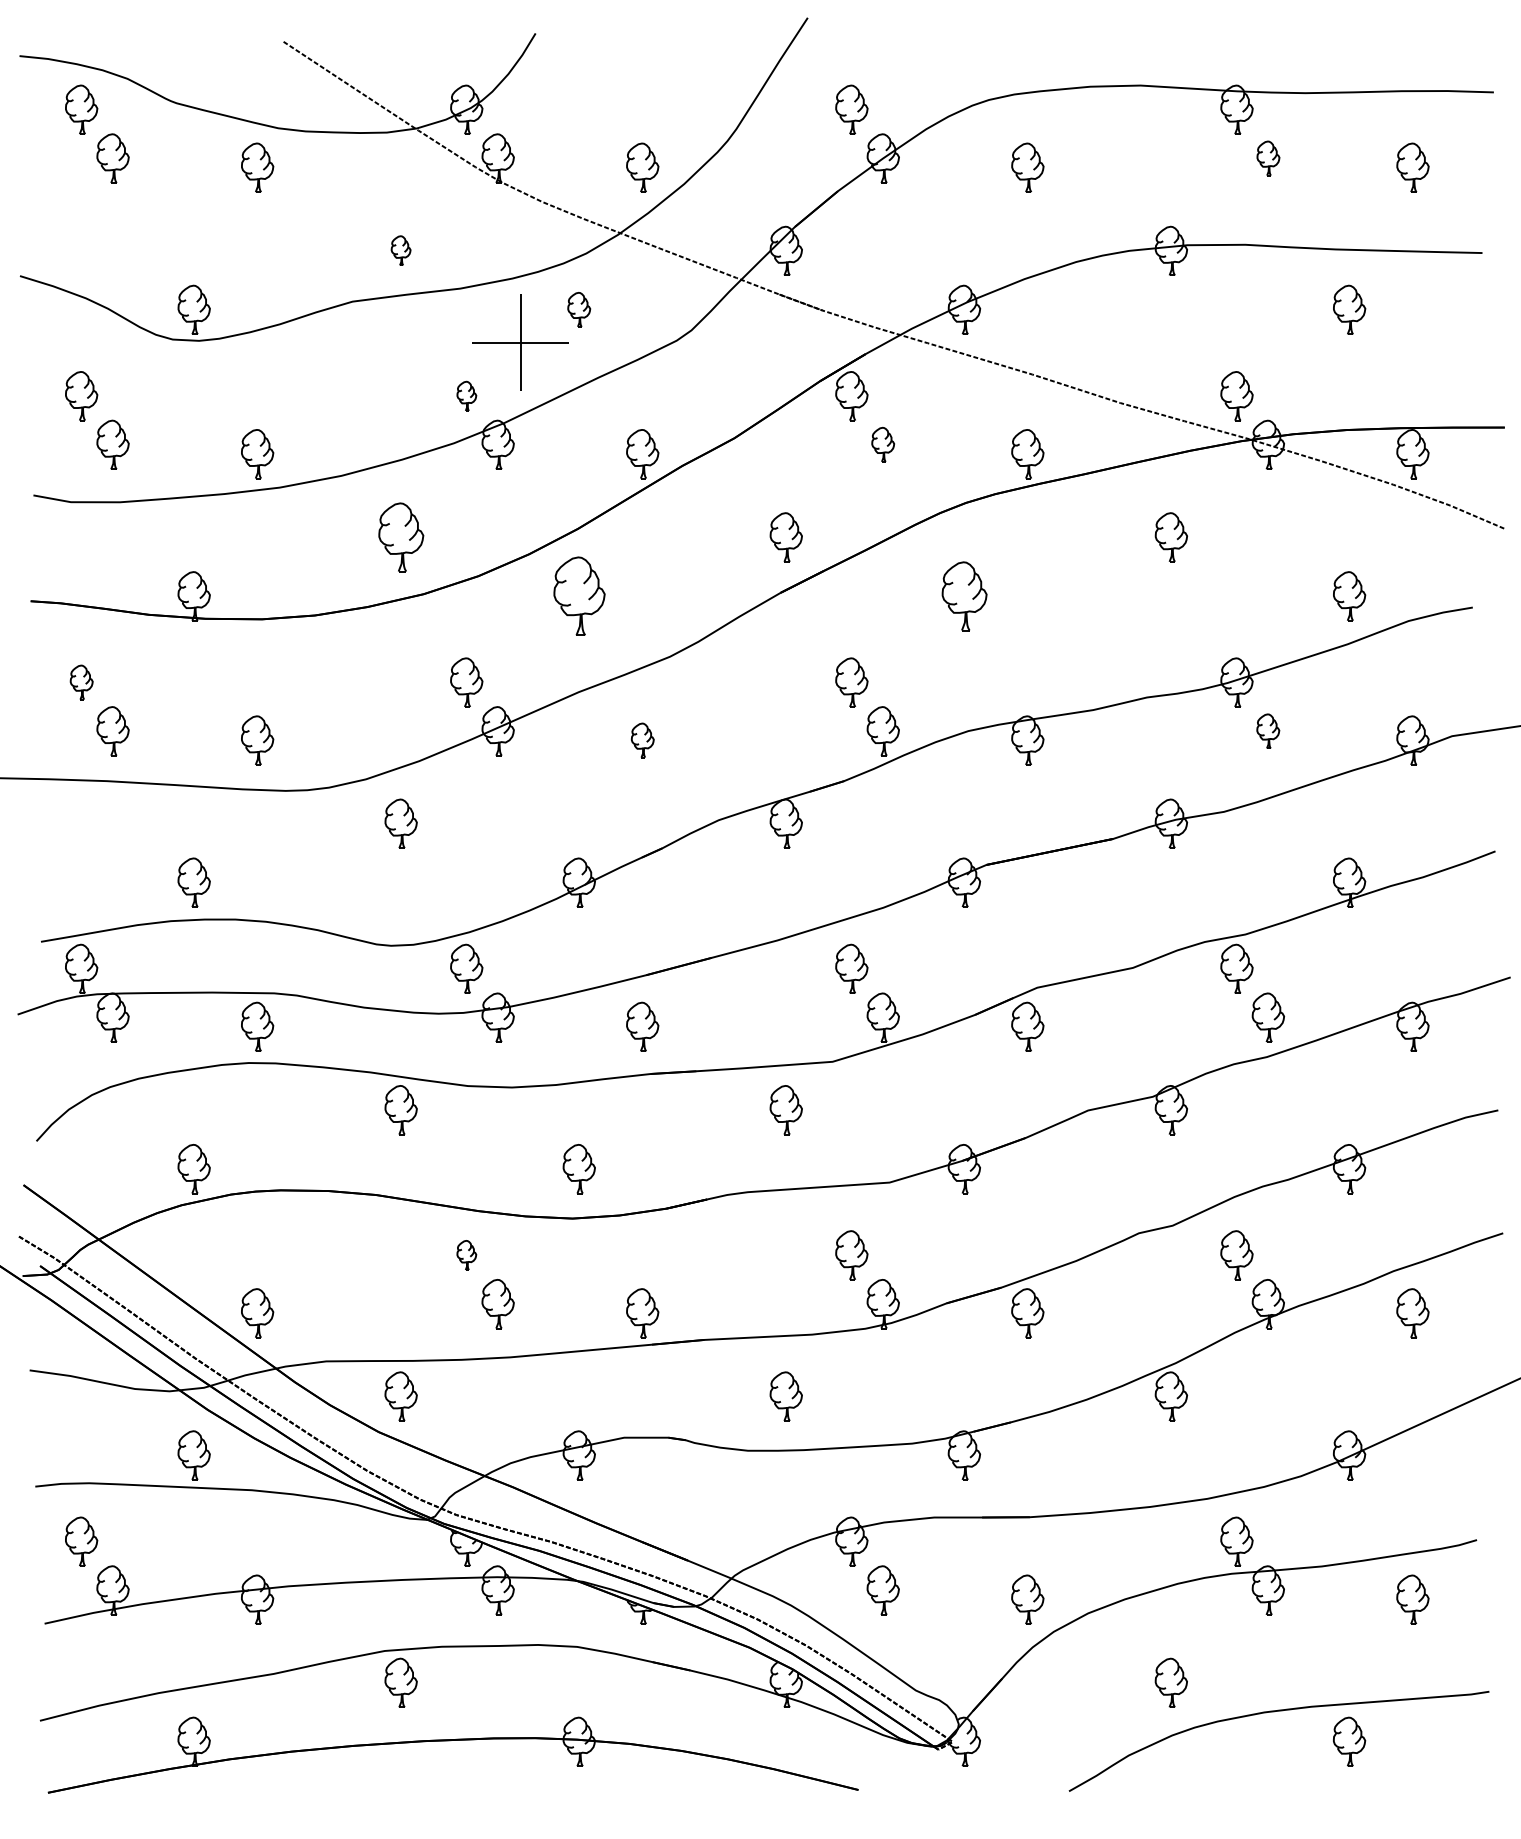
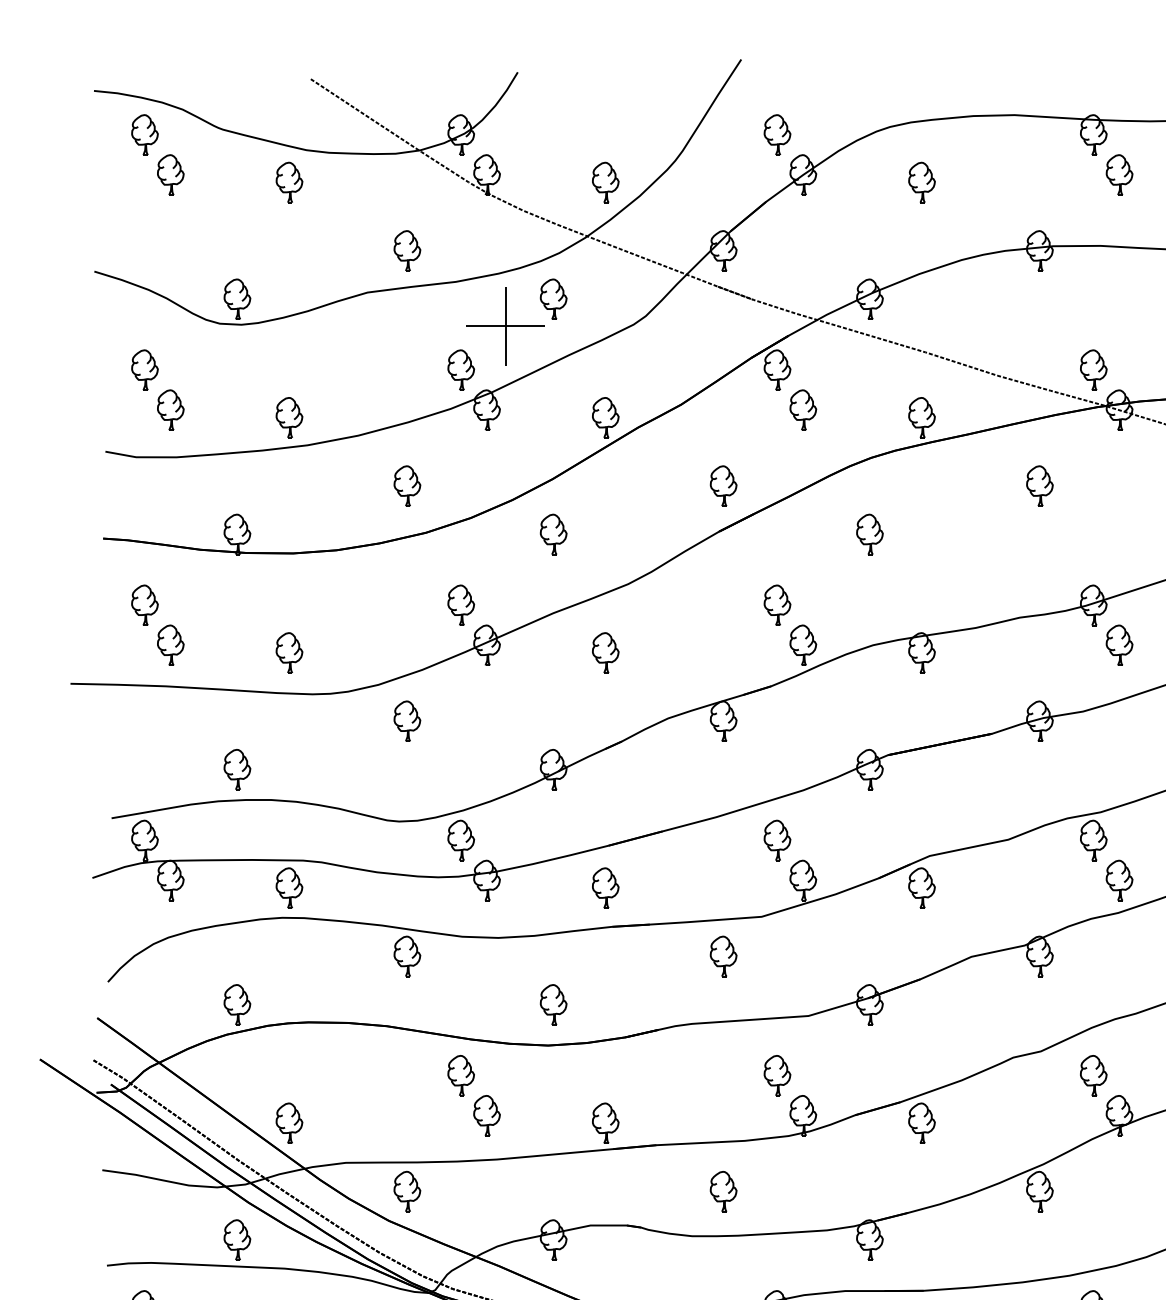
part: (1268, 158) -> (1119, 175), size x1.43
part: (400, 250) -> (406, 250), size x1.67
part: (578, 309) -> (553, 299), size x1.43
part: (466, 396) -> (461, 370), size x1.67
part: (882, 444) -> (802, 409), size x1.43
part: (400, 537) -> (406, 486), size x0.71
part: (578, 596) -> (553, 534), size x0.62
part: (963, 596) -> (869, 534), size x0.71
part: (81, 682) -> (144, 605), size x1.43
part: (1267, 731) -> (1118, 645), size x1.43
part: (642, 740) -> (605, 652), size x1.43
part: (466, 1255) -> (461, 1075), size x1.67

